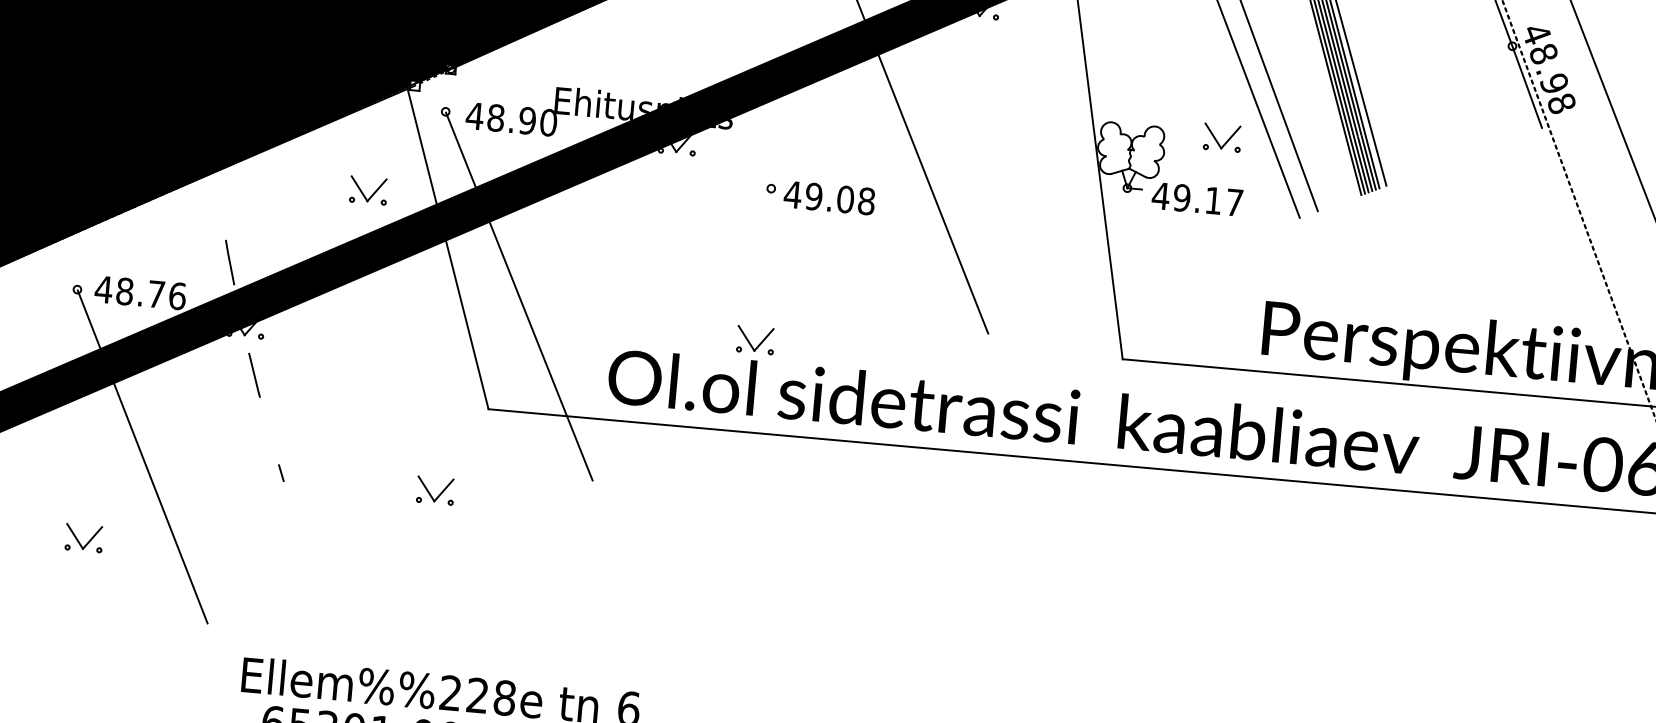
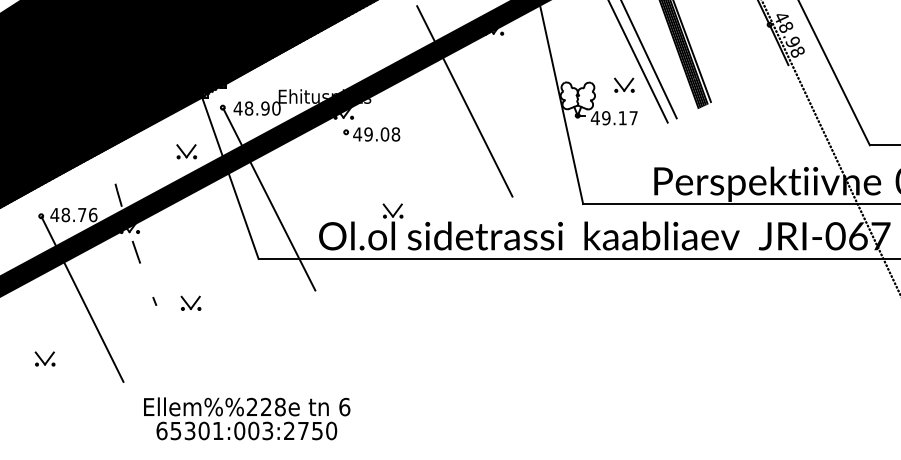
part: (819, 197) -> (371, 134), moved
part: (434, 488) -> (190, 302), moved
part: (83, 537) -> (44, 358), moved

